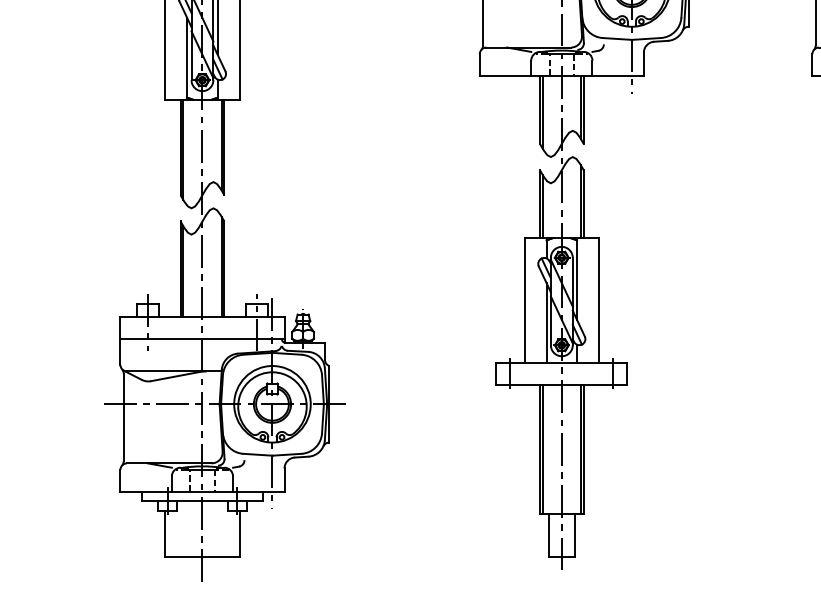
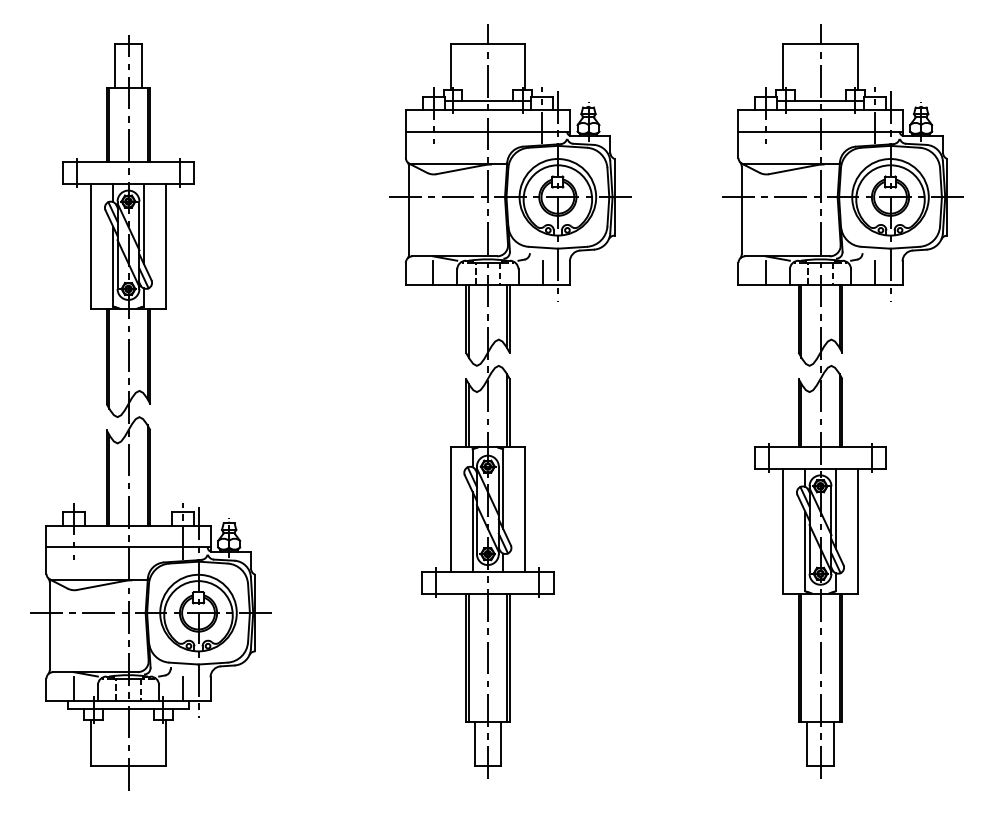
line: (507, 63) -> (433, 272), added
line: (616, 63) -> (542, 272), added
line: (147, 479) -> (73, 688), added
line: (257, 479) -> (183, 688), added

